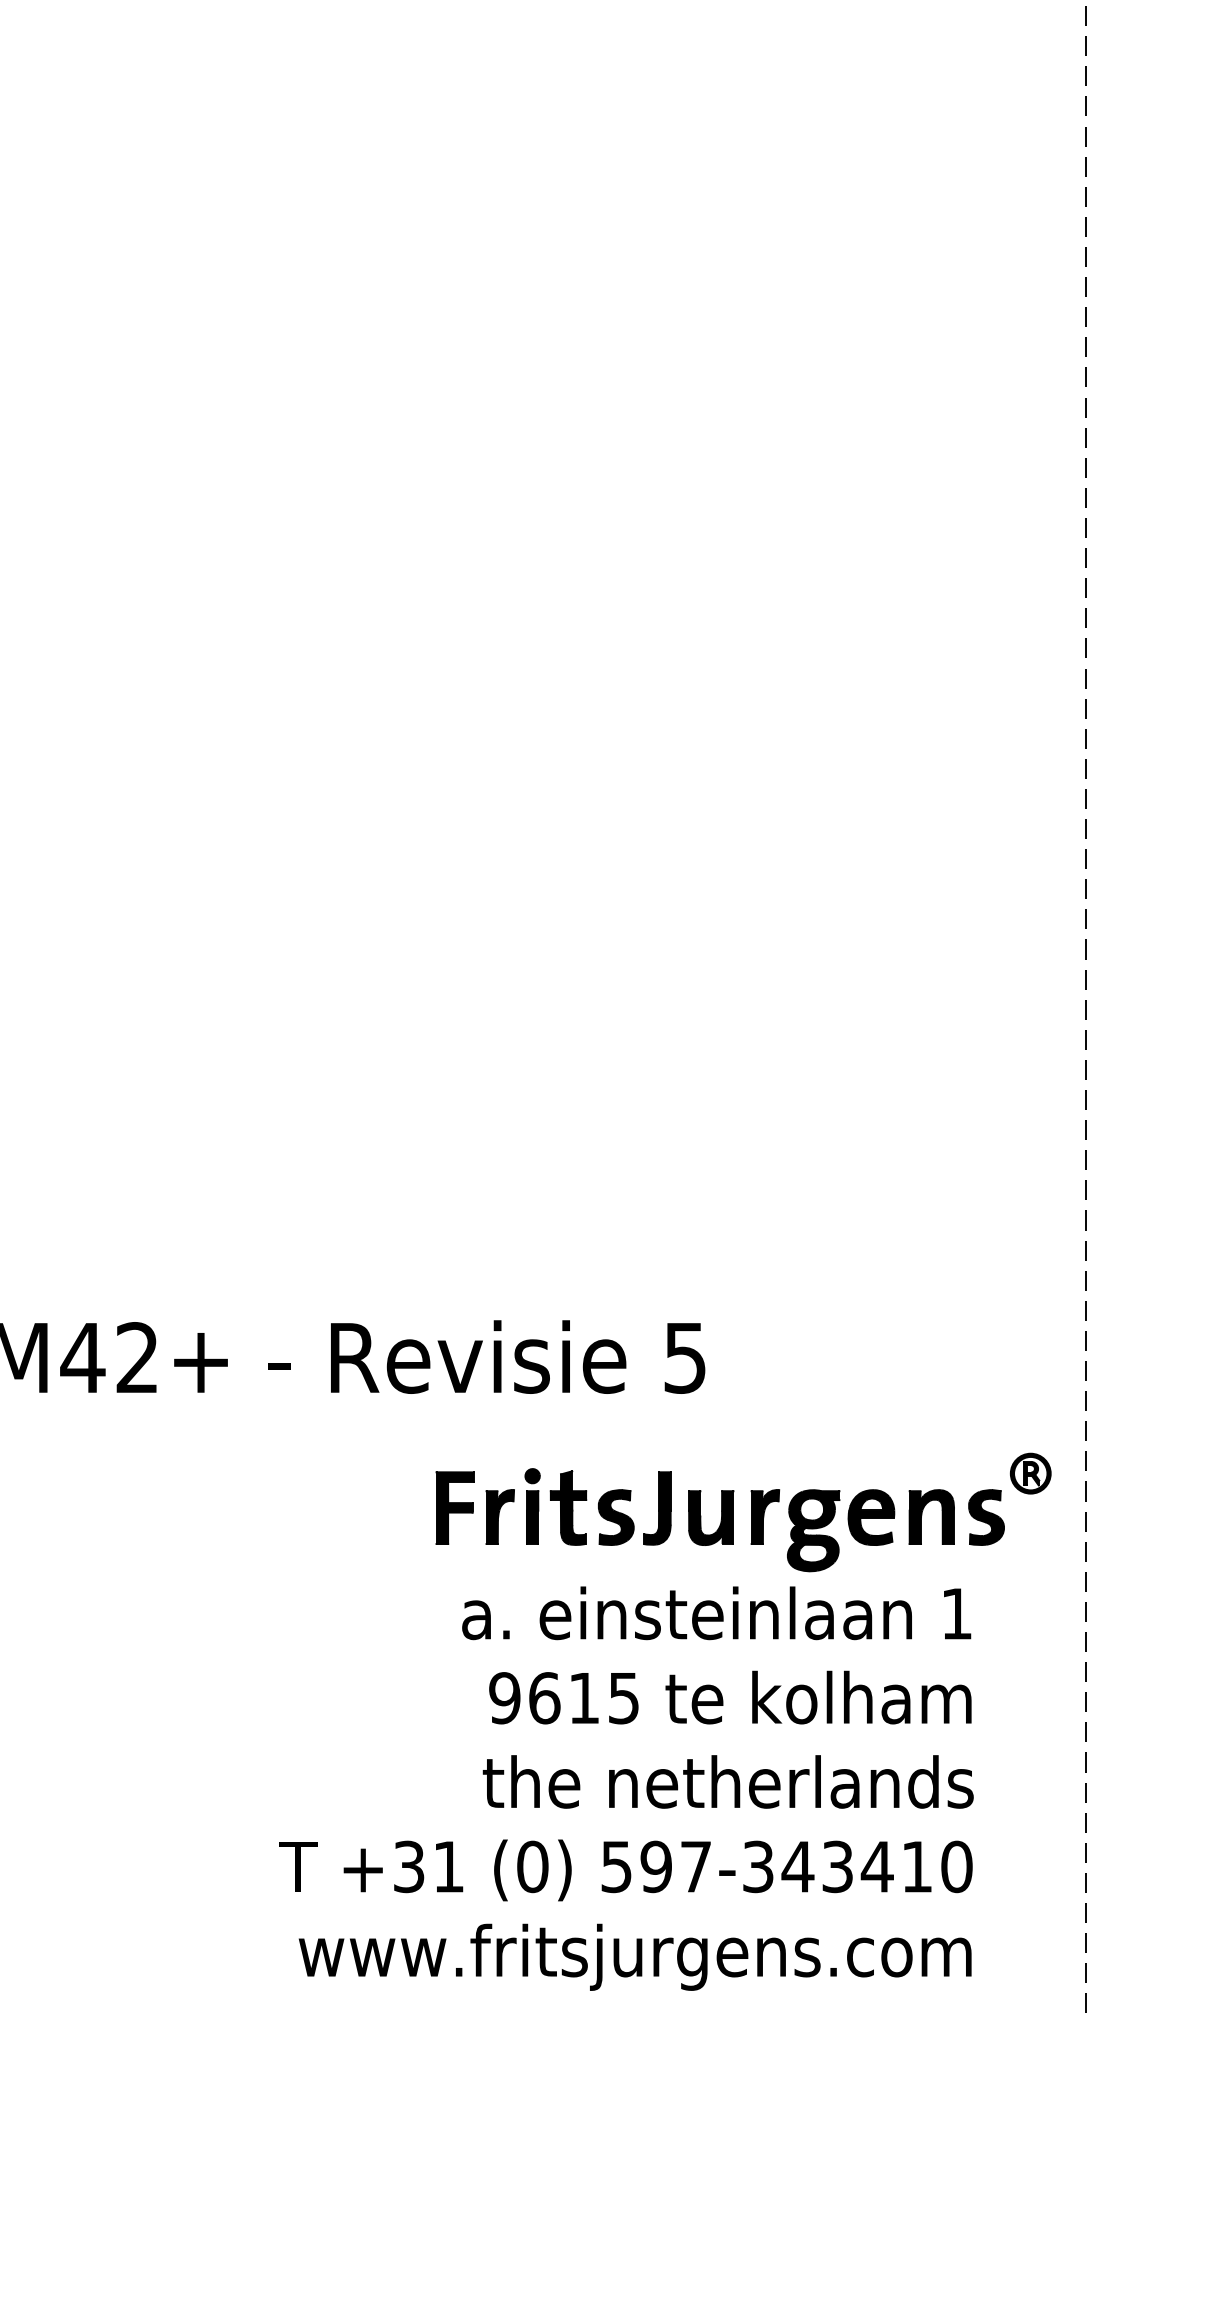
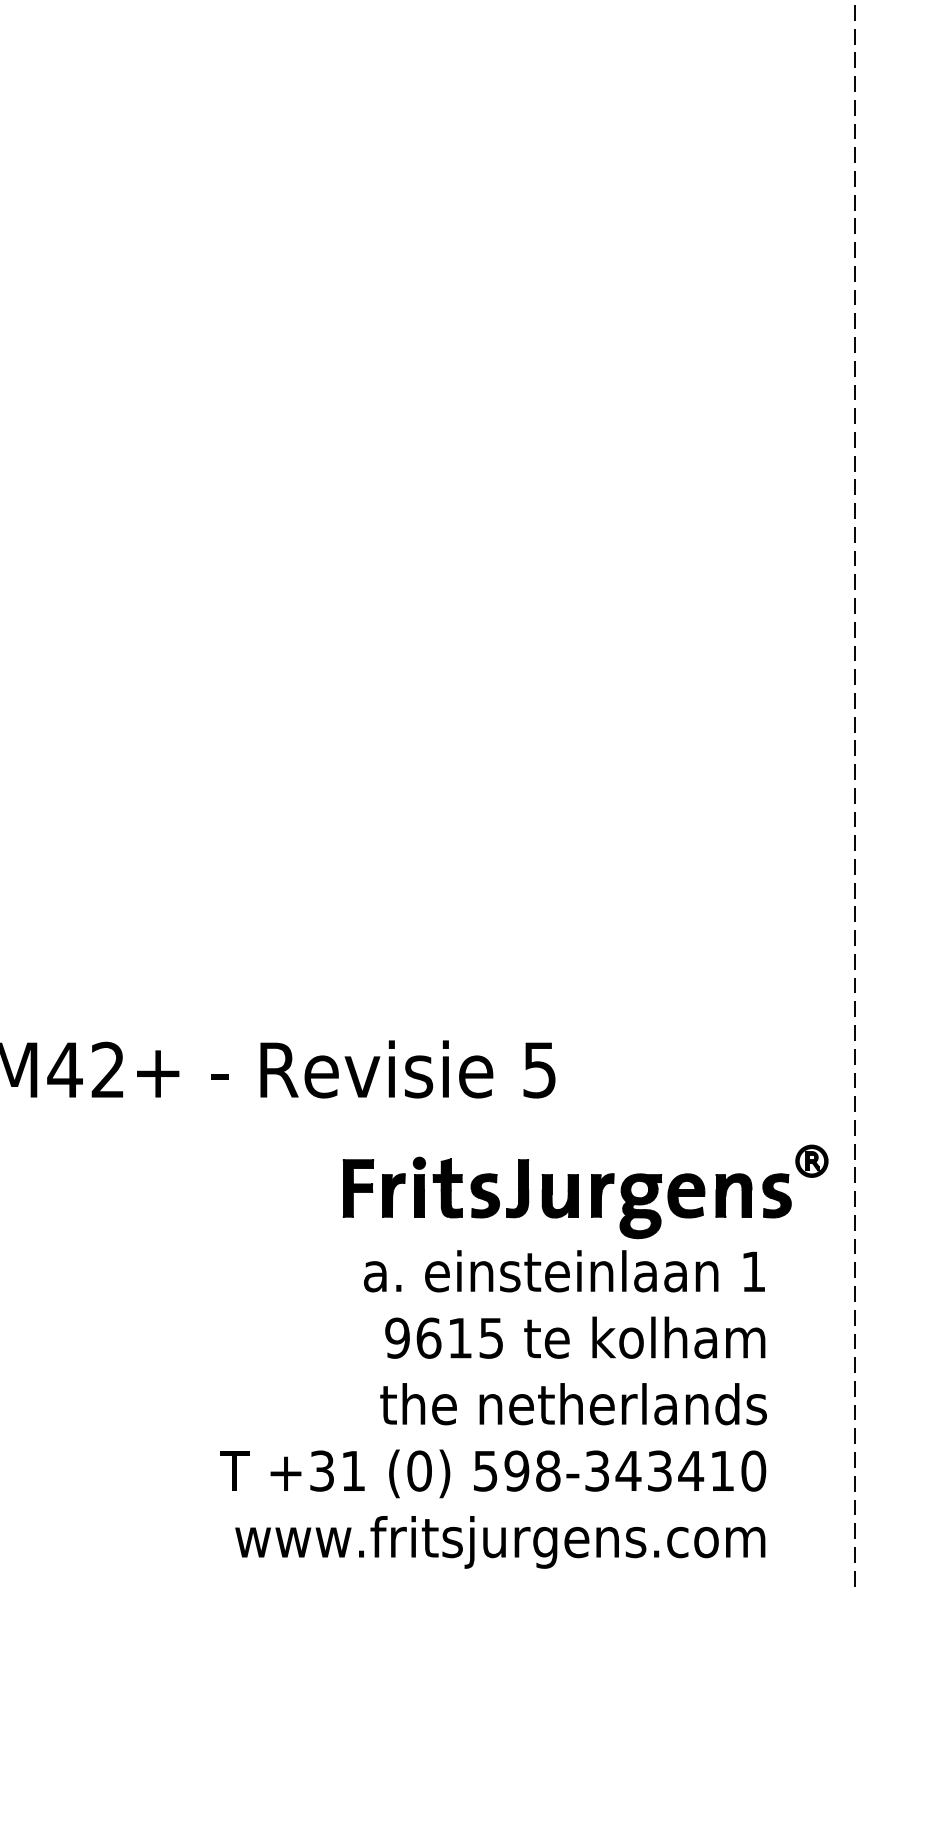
text: (695, 1866) -> (547, 1470), 597-343410 -> 598-343410

